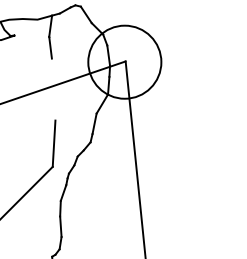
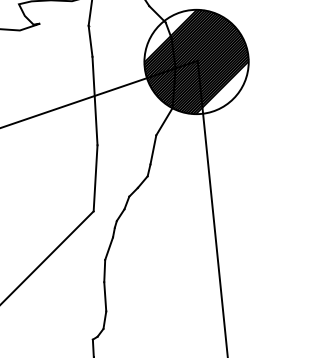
hatch: (124, 61) -> (196, 60), added
line: (53, 89) -> (94, 100), added

